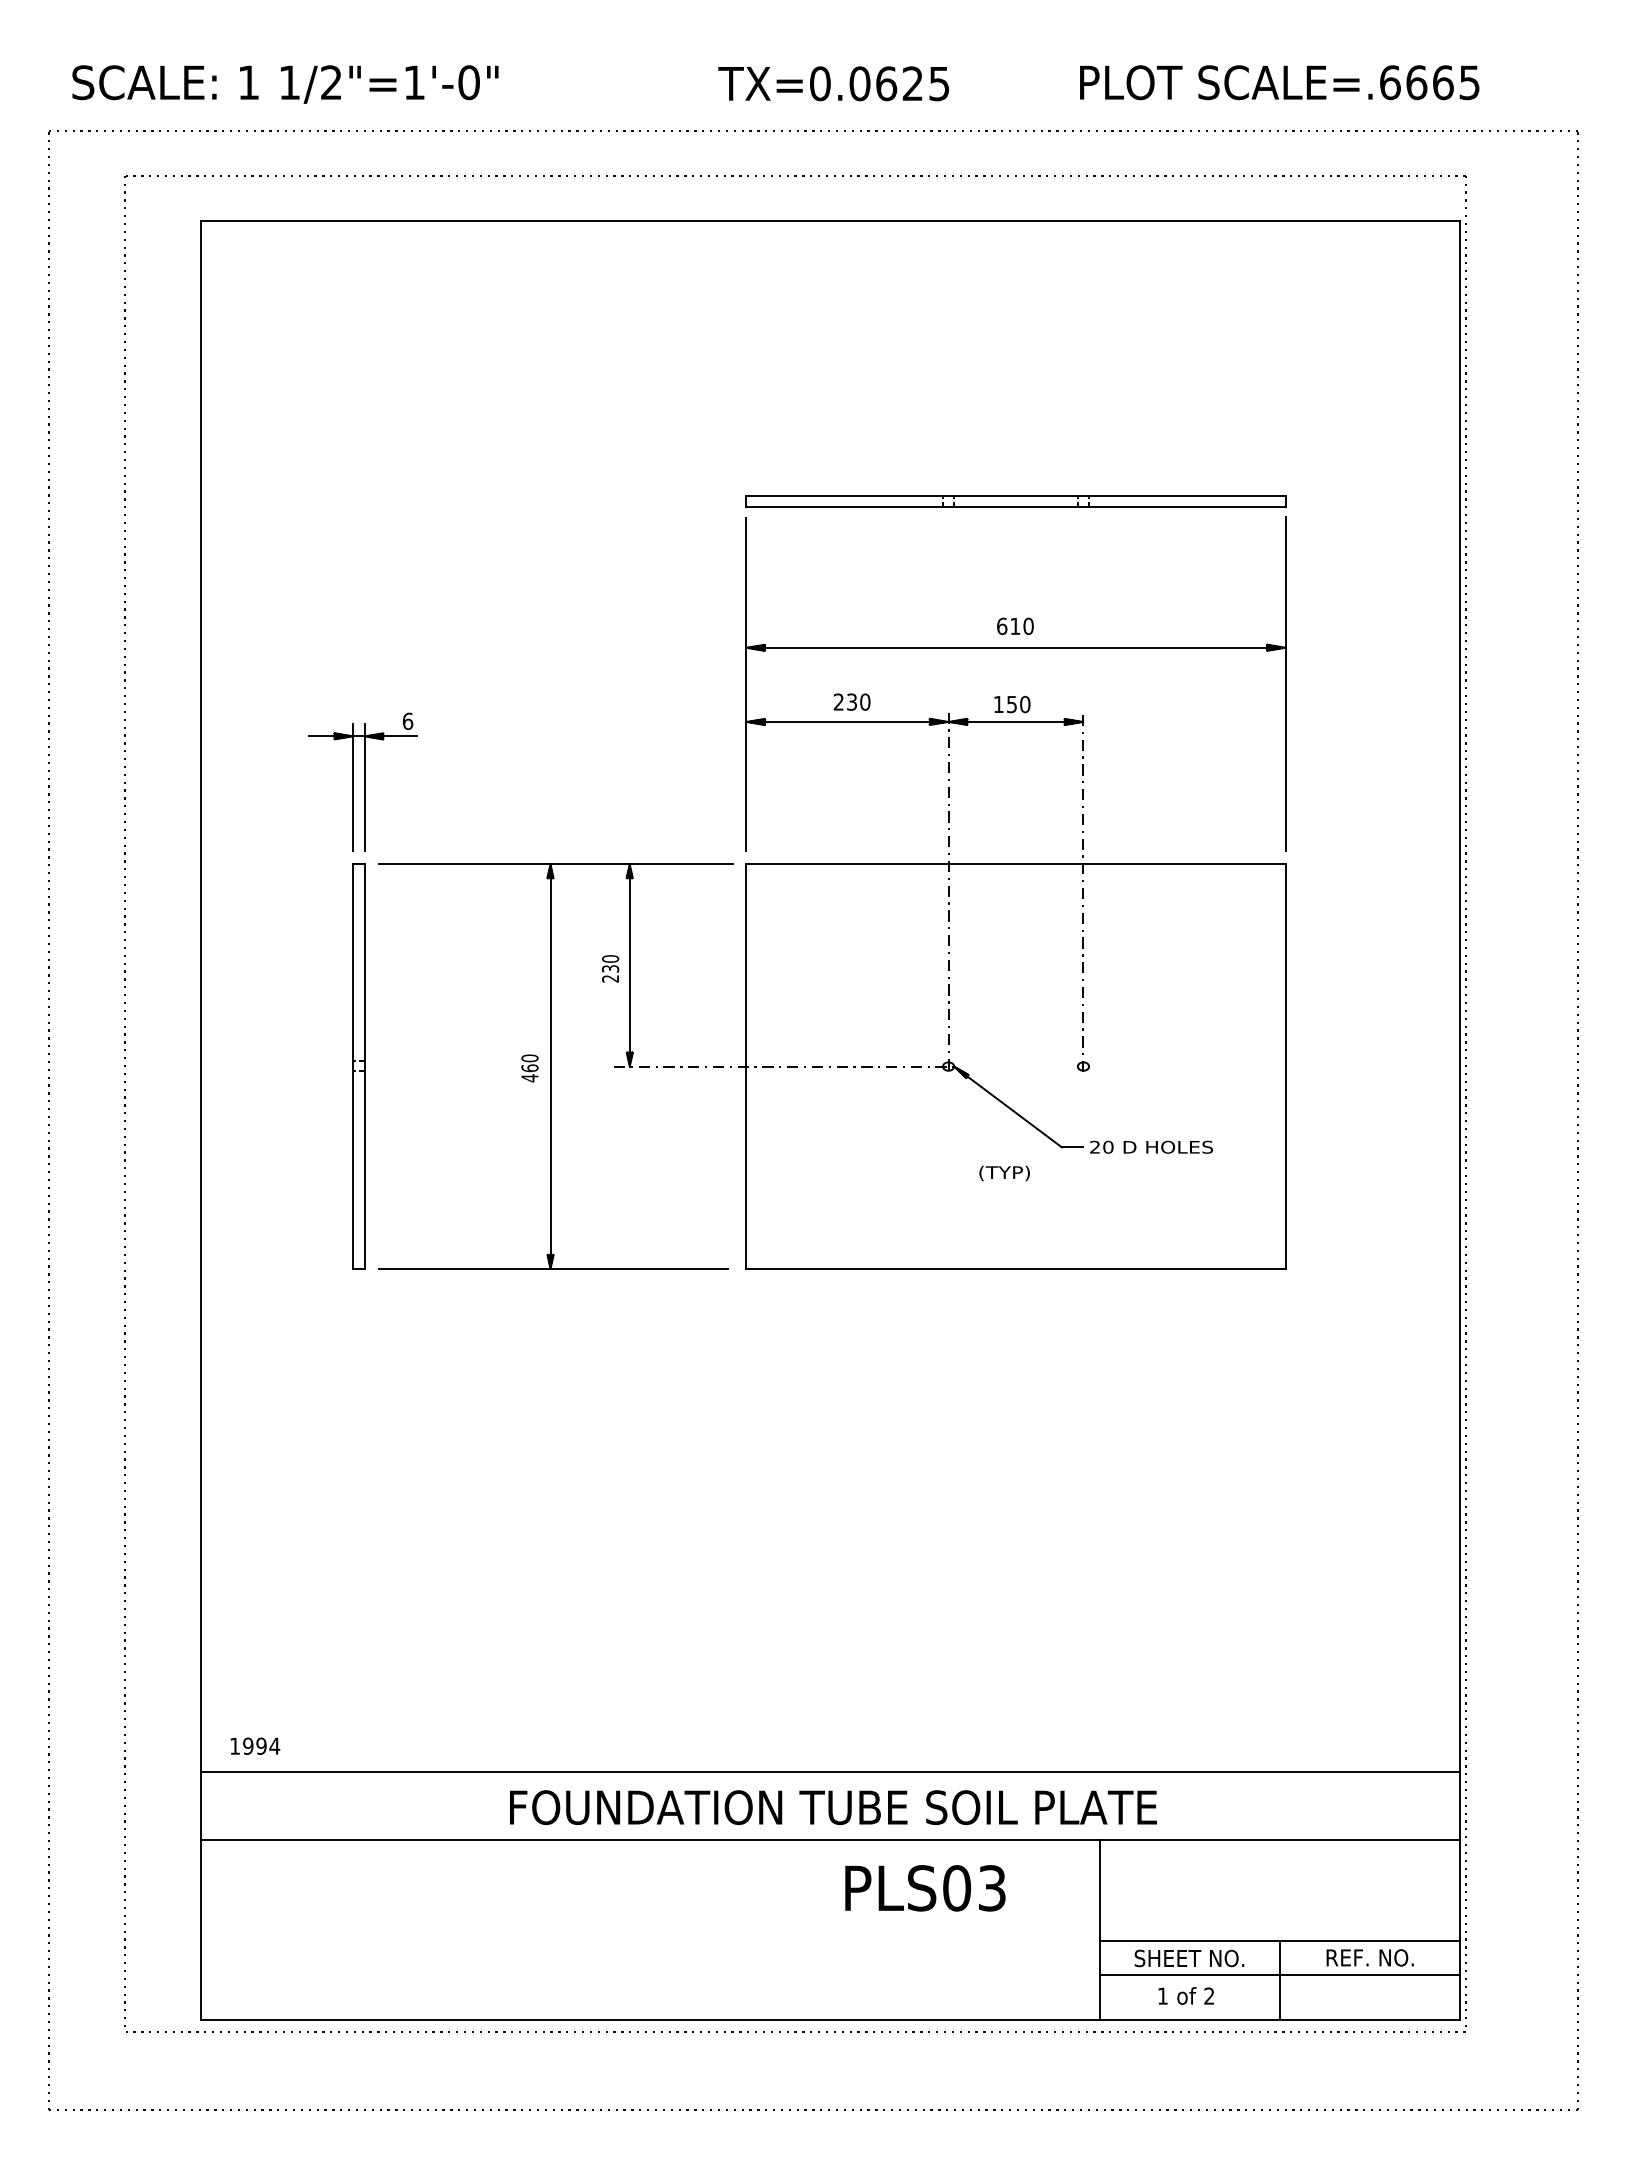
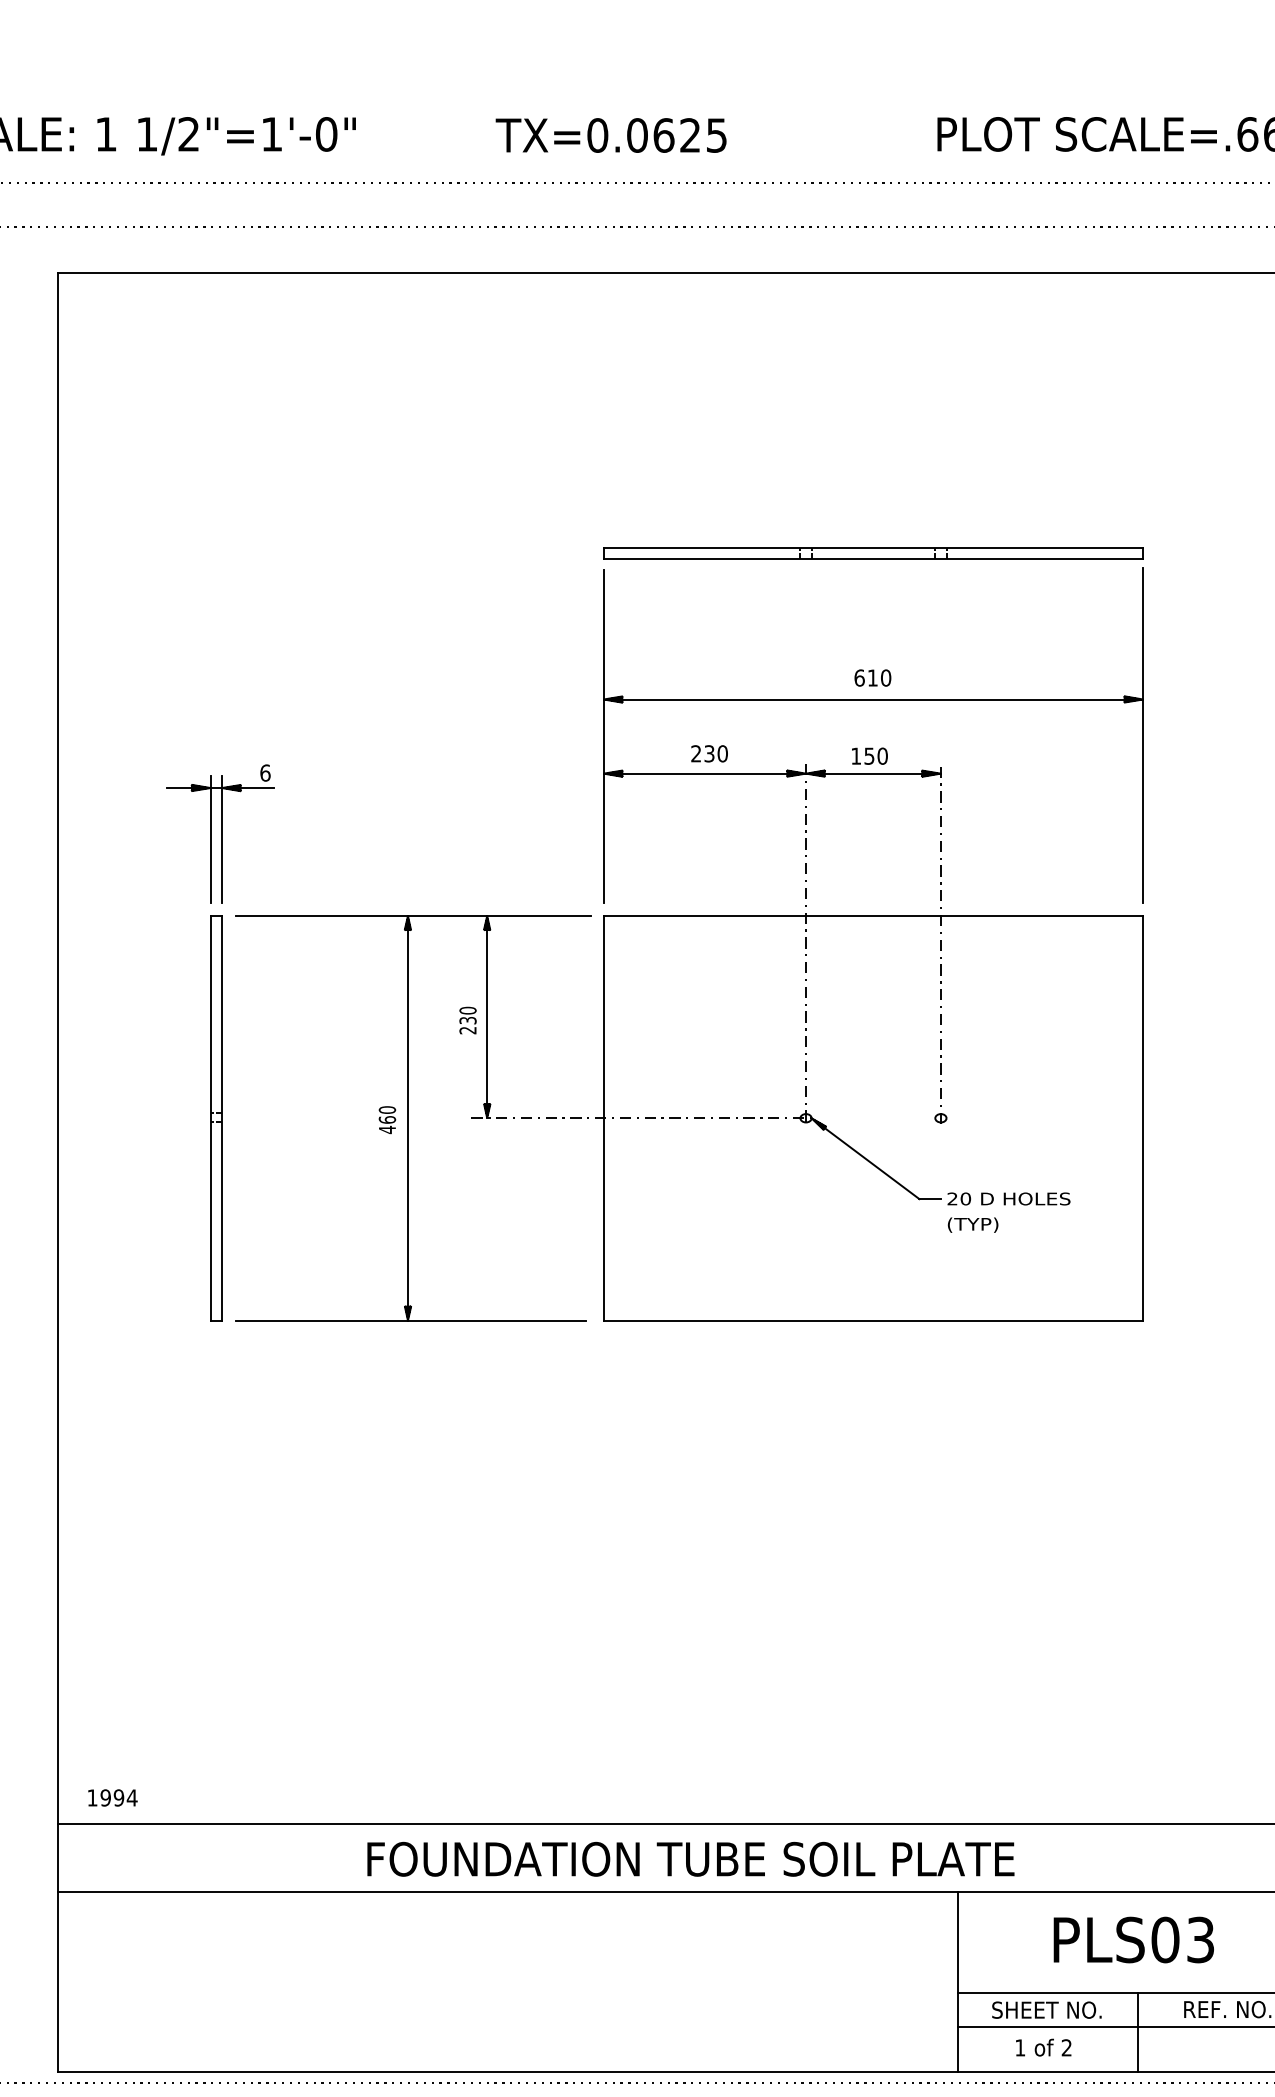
text: (833, 83) -> (610, 135), moved
text: (1004, 1173) -> (972, 1225), moved
text: (925, 1888) -> (1133, 1940), moved

